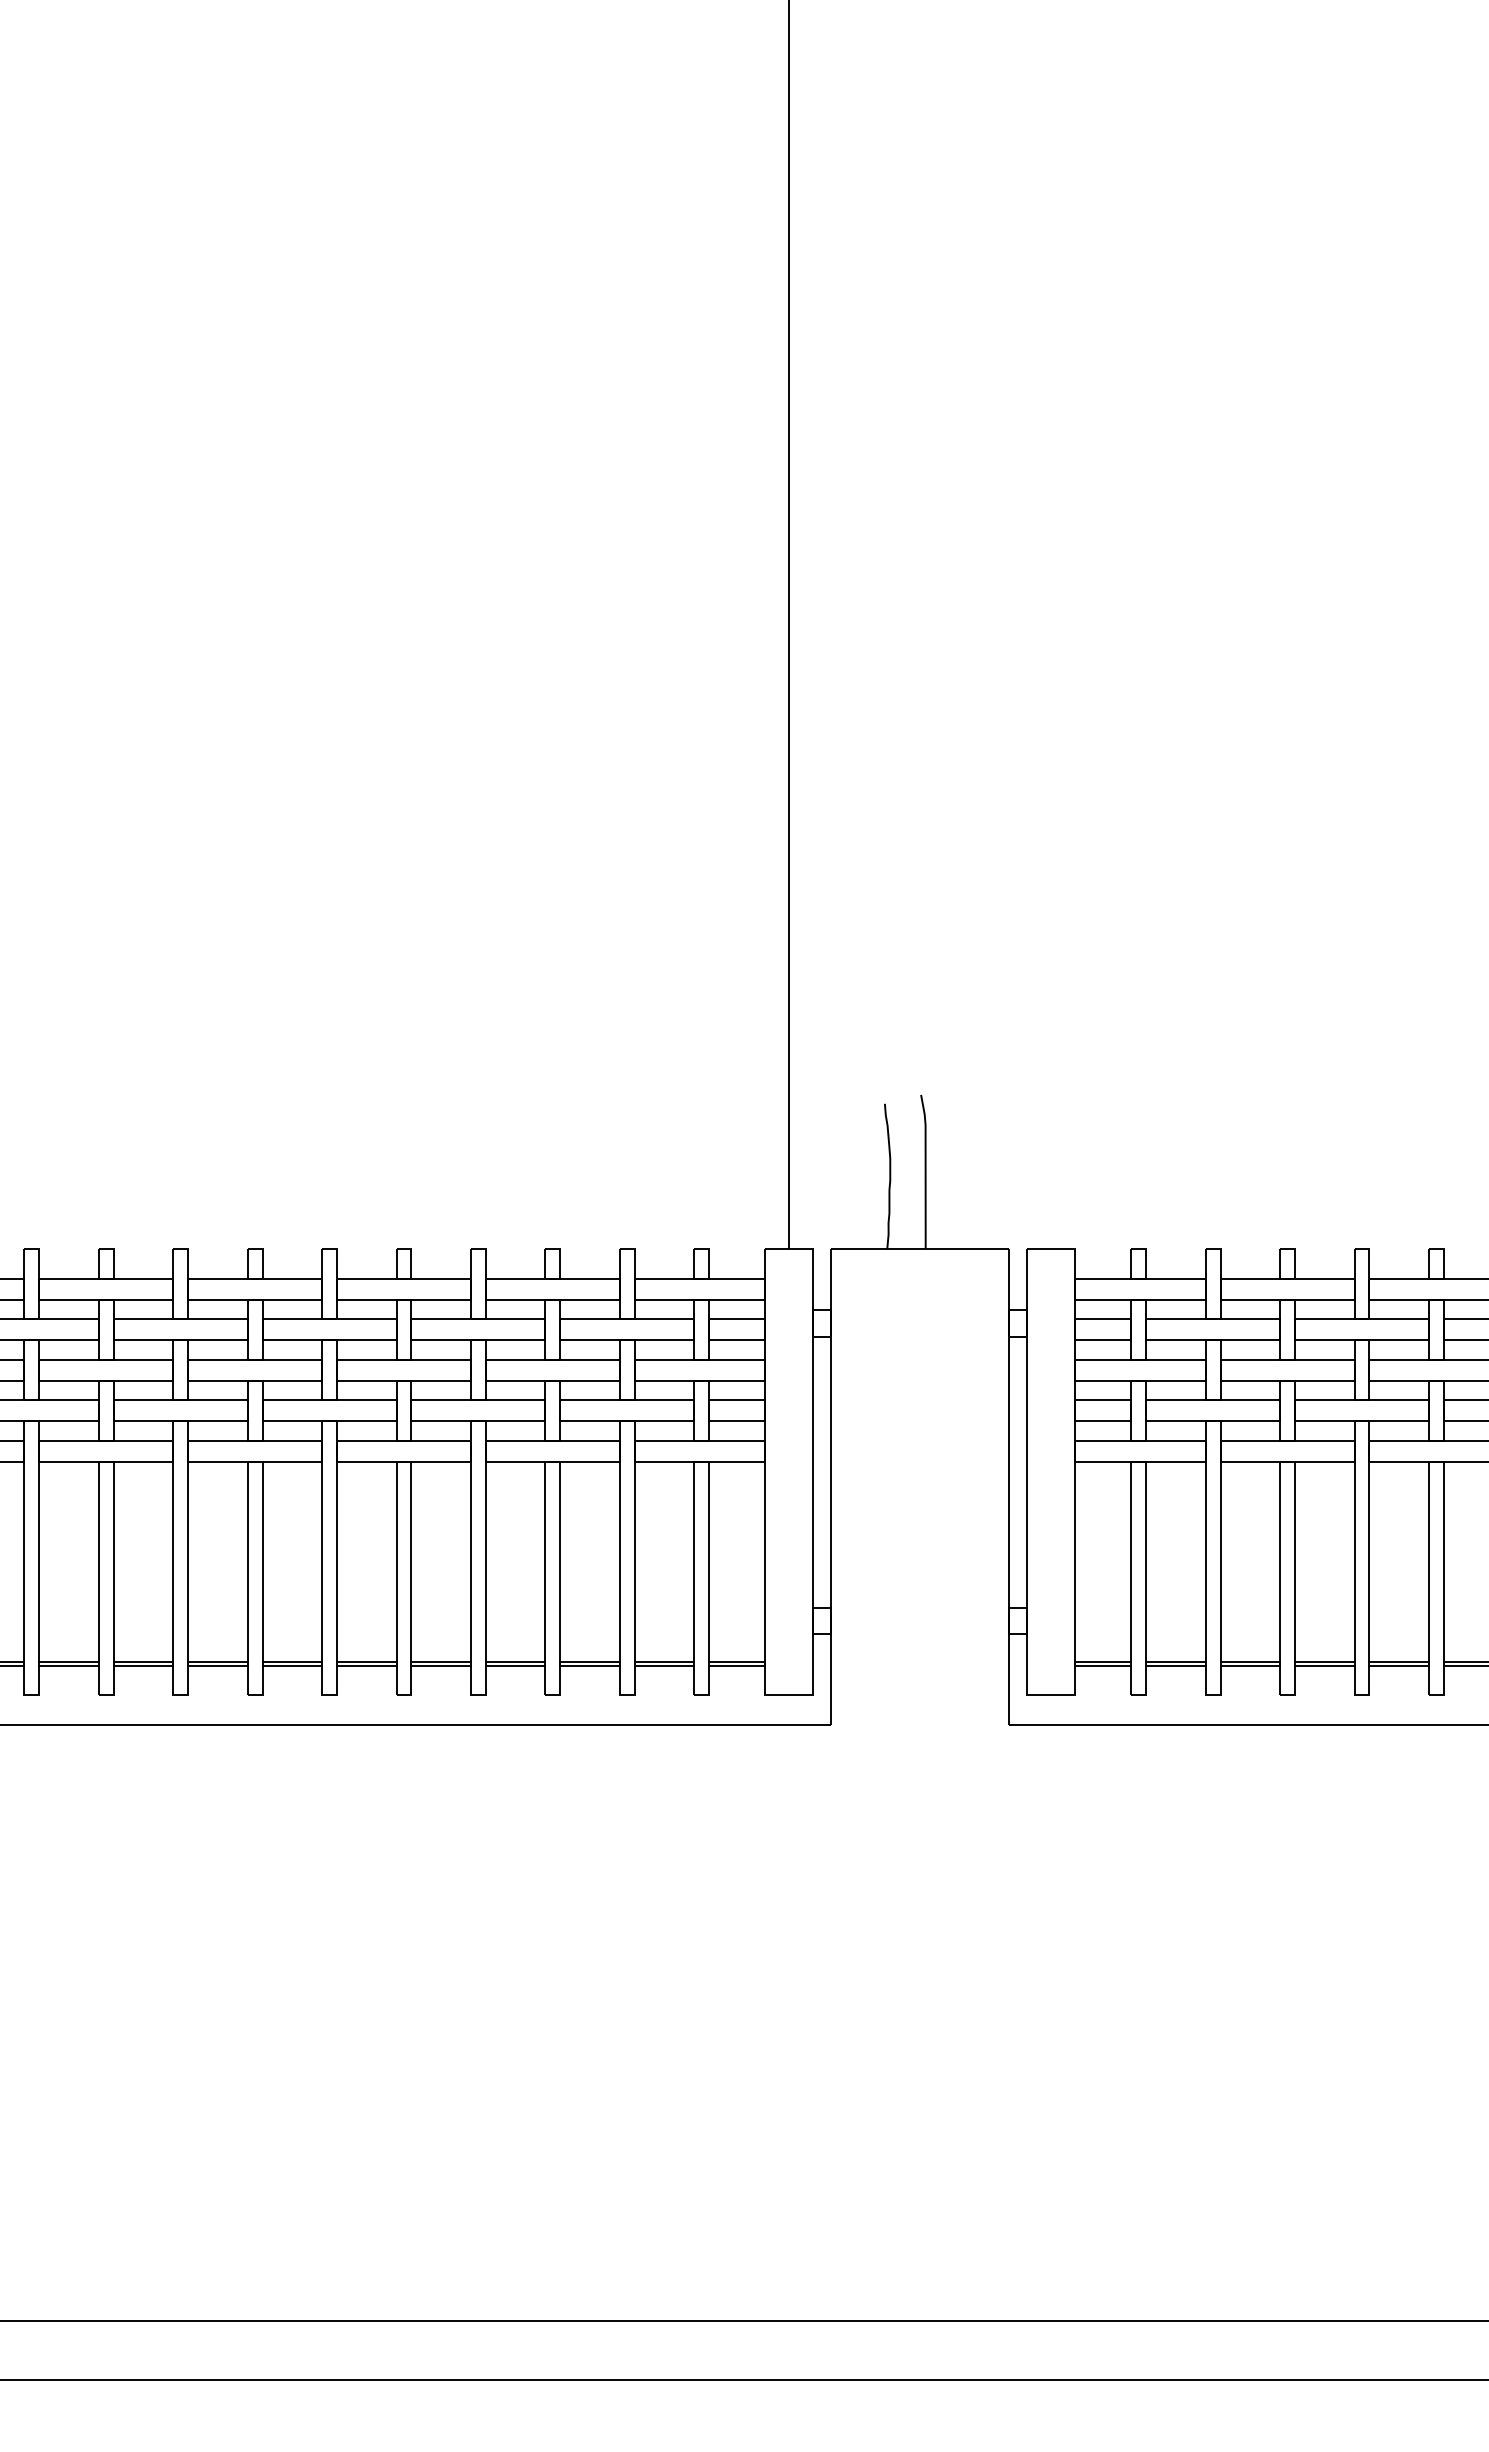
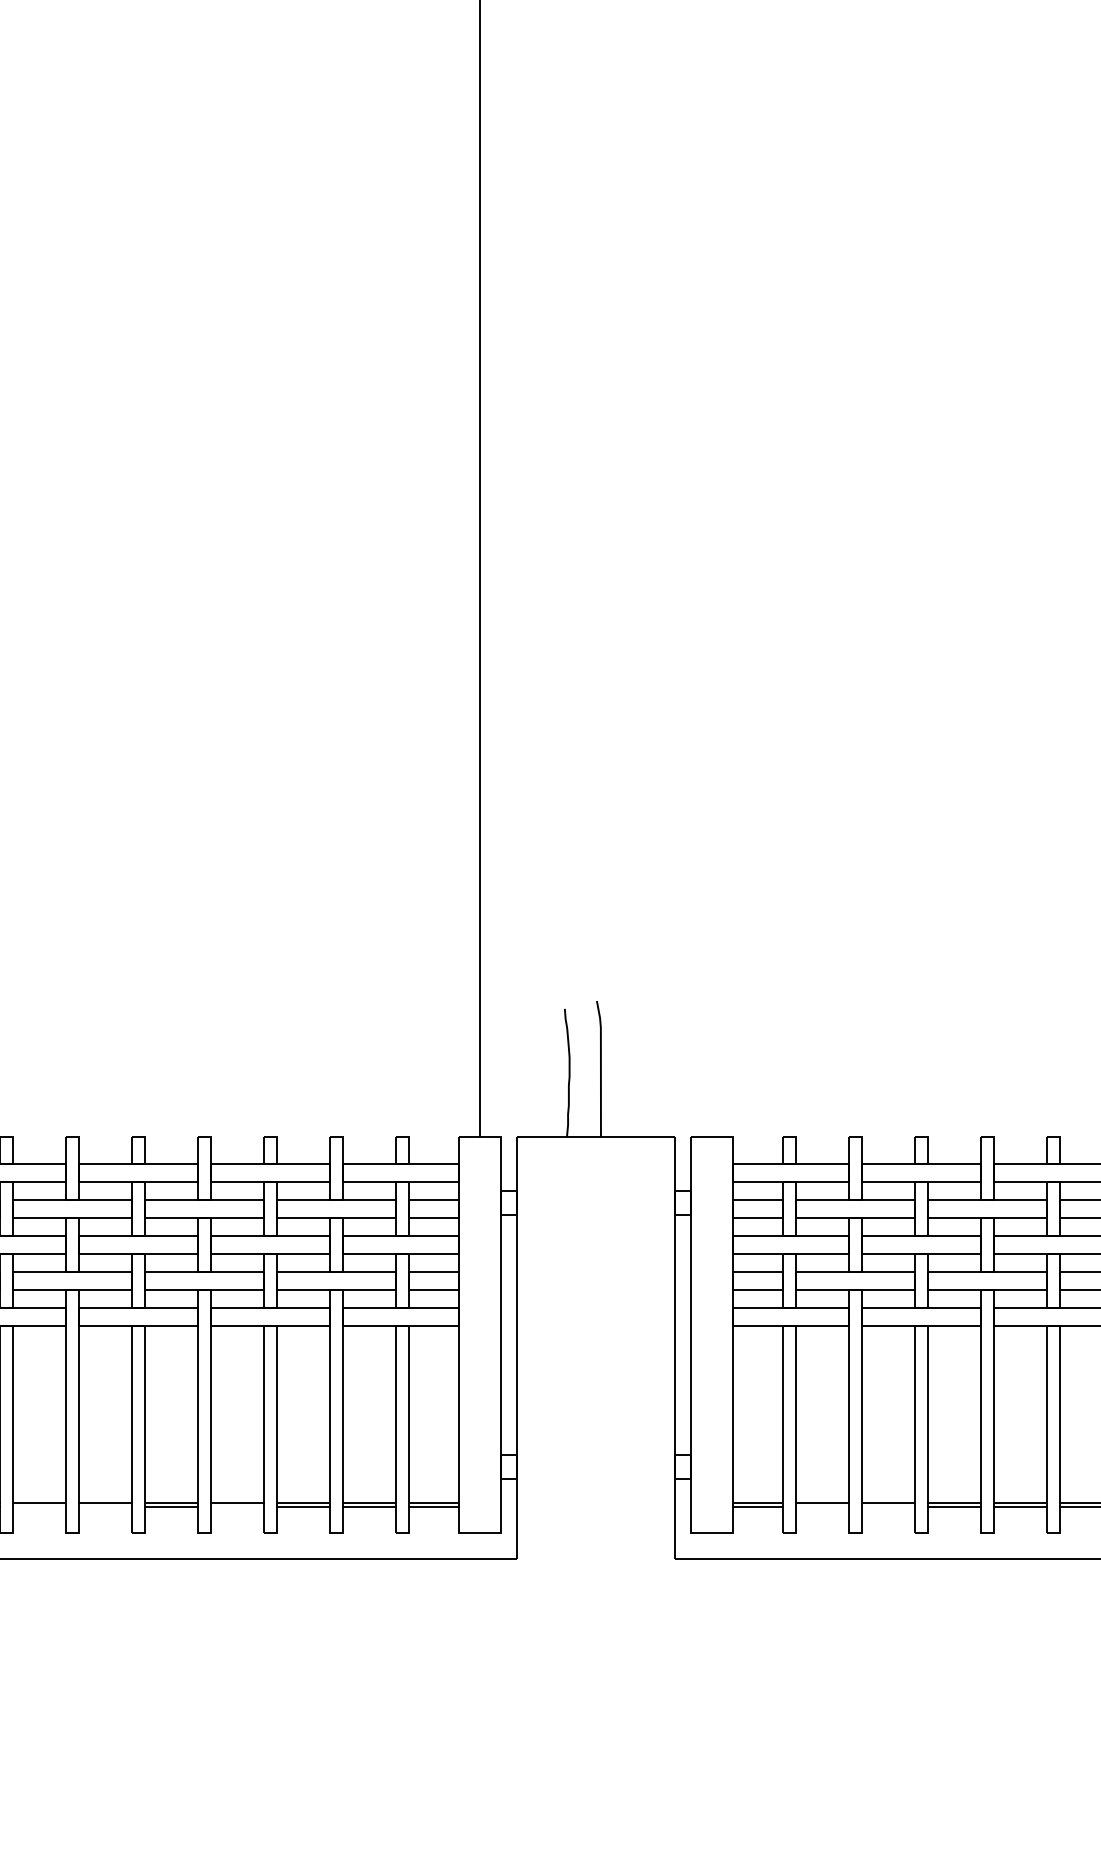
line: (292, 1665) -> (39, 1506), removed
line: (366, 1665) -> (105, 1506), removed
line: (515, 1665) -> (237, 1506), removed
line: (1175, 1665) -> (822, 1506), removed
line: (1250, 1665) -> (888, 1506), removed

